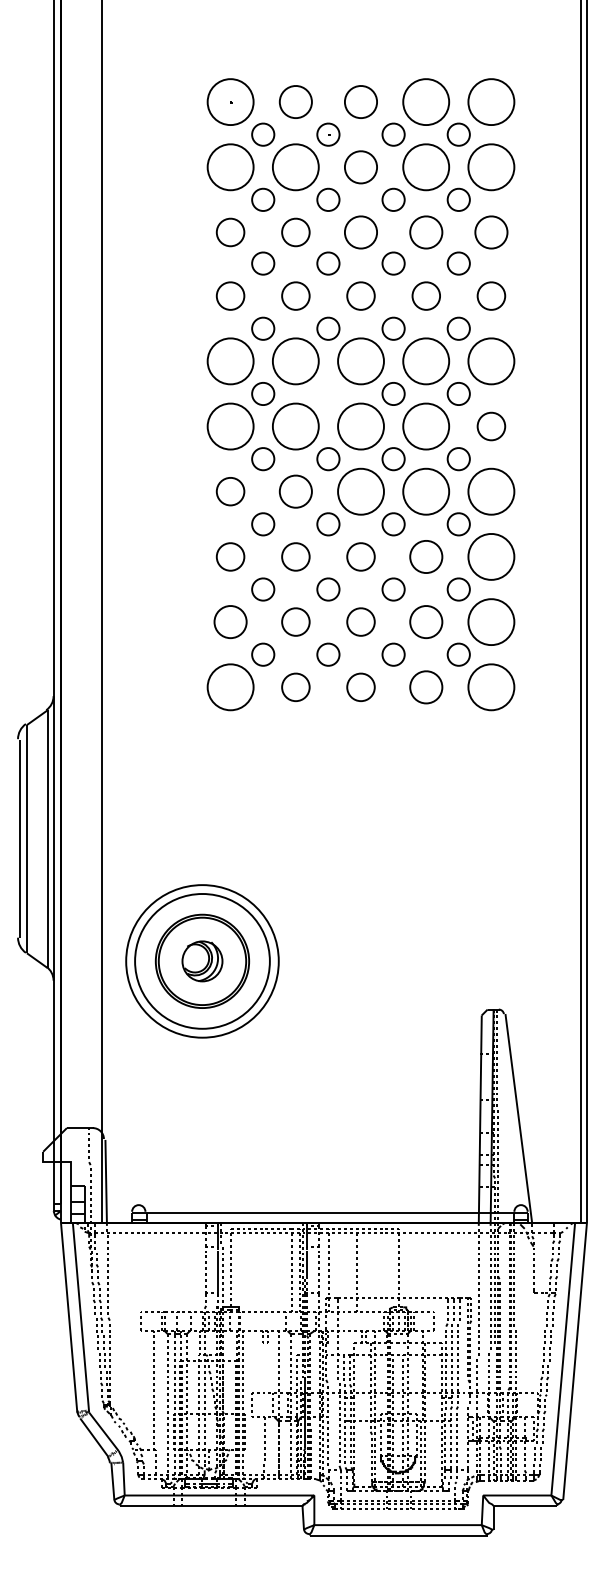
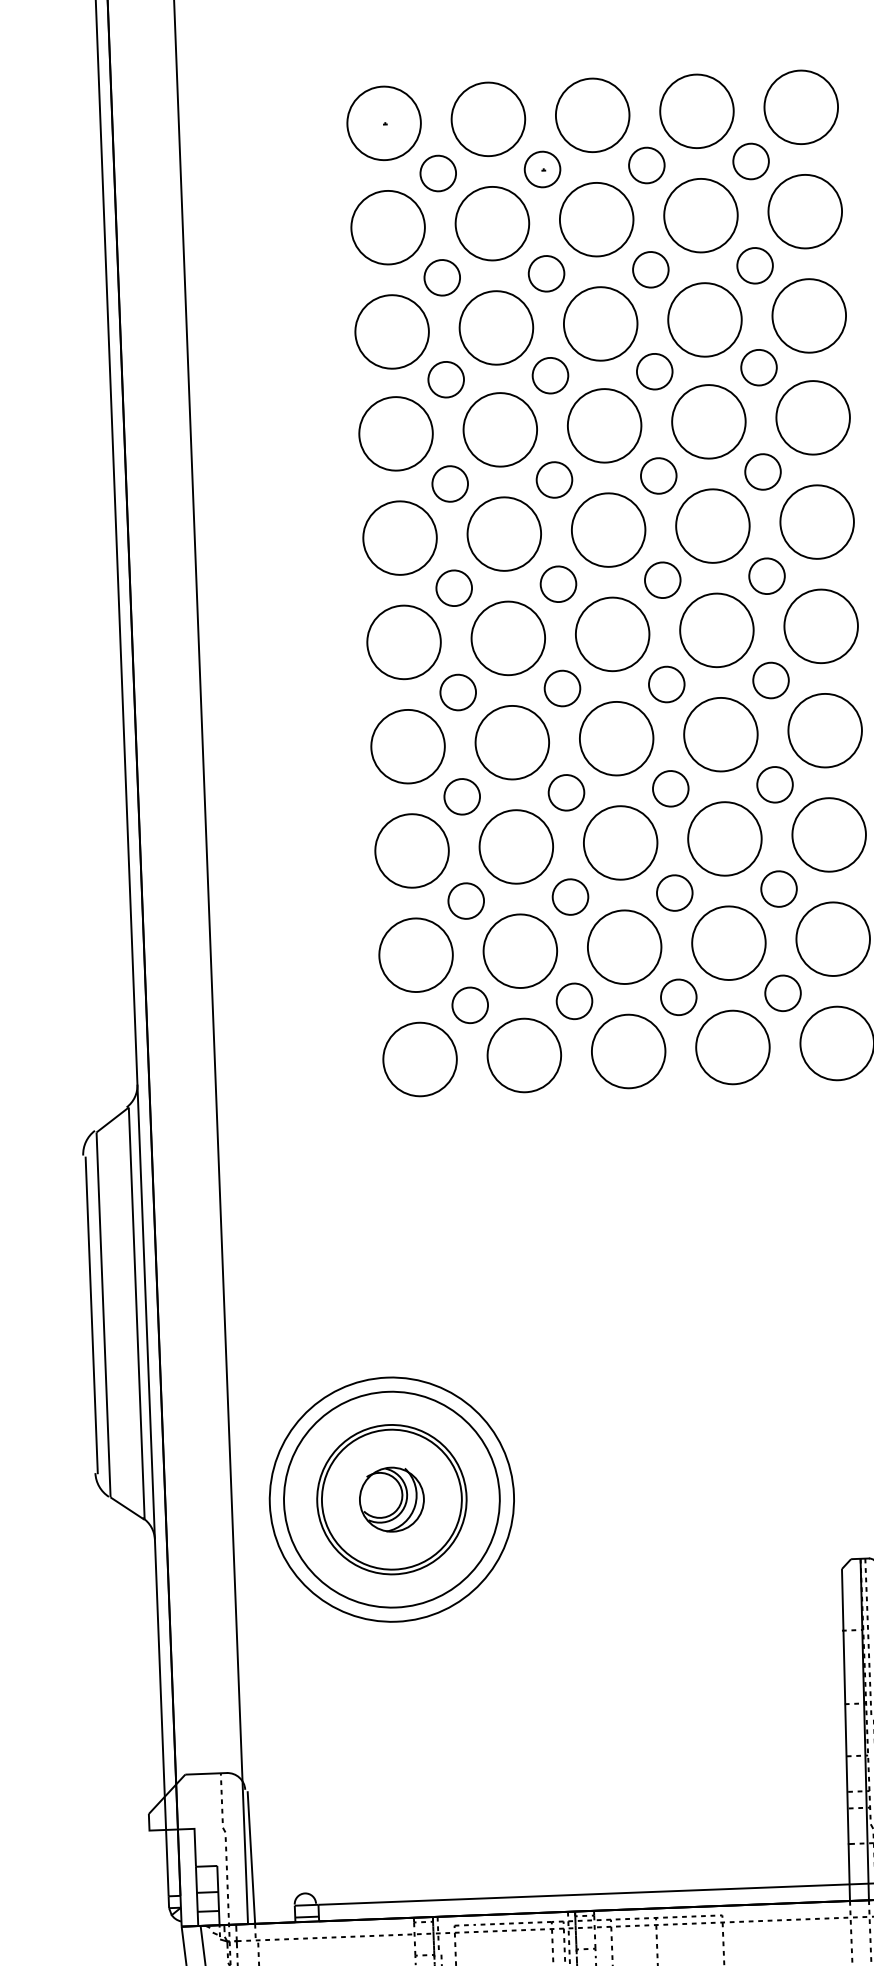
part: (295, 101) -> (487, 118), size x1.43
part: (360, 101) -> (591, 114), size x1.43
part: (360, 167) -> (595, 220), size x1.43
part: (230, 232) -> (391, 331), size x1.67
part: (295, 232) -> (495, 327), size x1.67
part: (360, 232) -> (599, 323), size x1.43
part: (426, 232) -> (705, 319), size x1.43
part: (491, 232) -> (809, 315), size x1.43
part: (230, 295) -> (395, 432), size x1.67
part: (295, 295) -> (499, 428), size x1.67
part: (360, 295) -> (603, 424), size x1.67
part: (426, 295) -> (709, 420), size x1.67
part: (491, 295) -> (813, 416), size x1.67
part: (328, 393) -> (558, 583), added
part: (491, 426) -> (821, 626), size x1.67
part: (230, 491) -> (407, 746), size x1.67
part: (295, 491) -> (511, 742), size x1.43
part: (230, 556) -> (411, 850), size x1.67
part: (295, 556) -> (515, 846), size x1.67
part: (360, 556) -> (619, 842), size x1.67
part: (426, 556) -> (725, 838), size x1.43
part: (230, 621) -> (415, 954), size x1.43
part: (295, 621) -> (519, 950), size x1.67
part: (360, 621) -> (623, 946), size x1.67
part: (426, 621) -> (729, 942), size x1.43
part: (295, 687) -> (523, 1055), size x1.67
part: (360, 687) -> (627, 1051), size x1.67
part: (426, 687) -> (733, 1047), size x1.43

